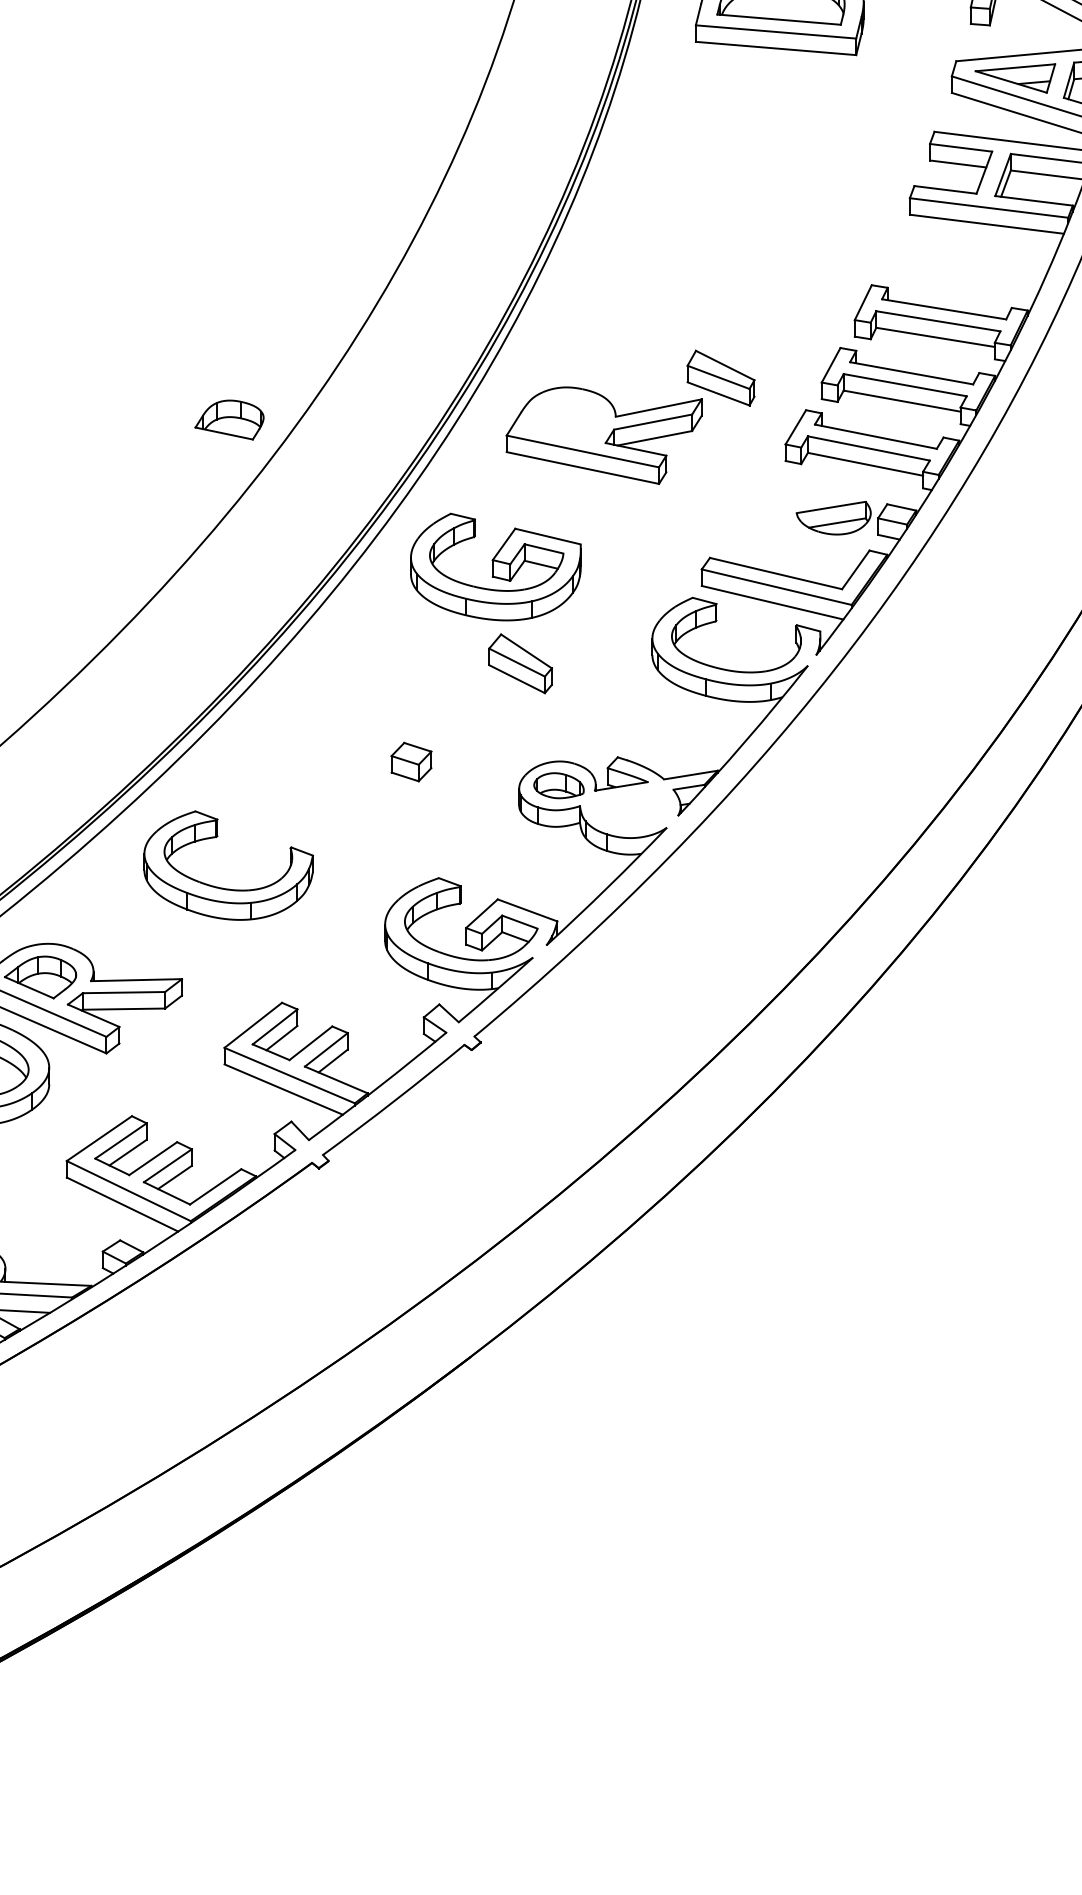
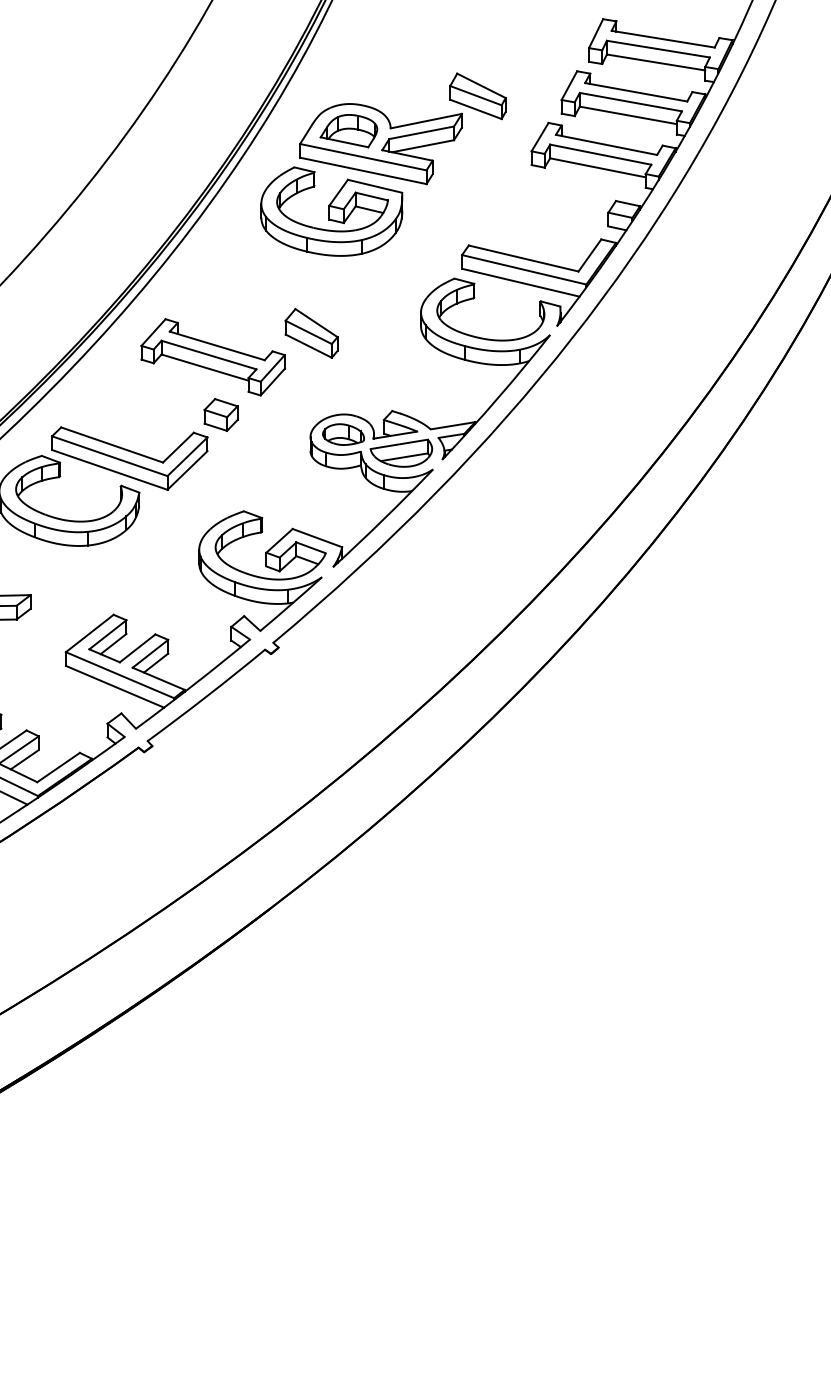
part: (229, 419) -> (348, 130), moved
part: (833, 518) -> (401, 453), moved
part: (495, 566) -> (331, 211), moved
part: (401, 692) -> (212, 357), added
part: (301, 814) -> (129, 458), added

